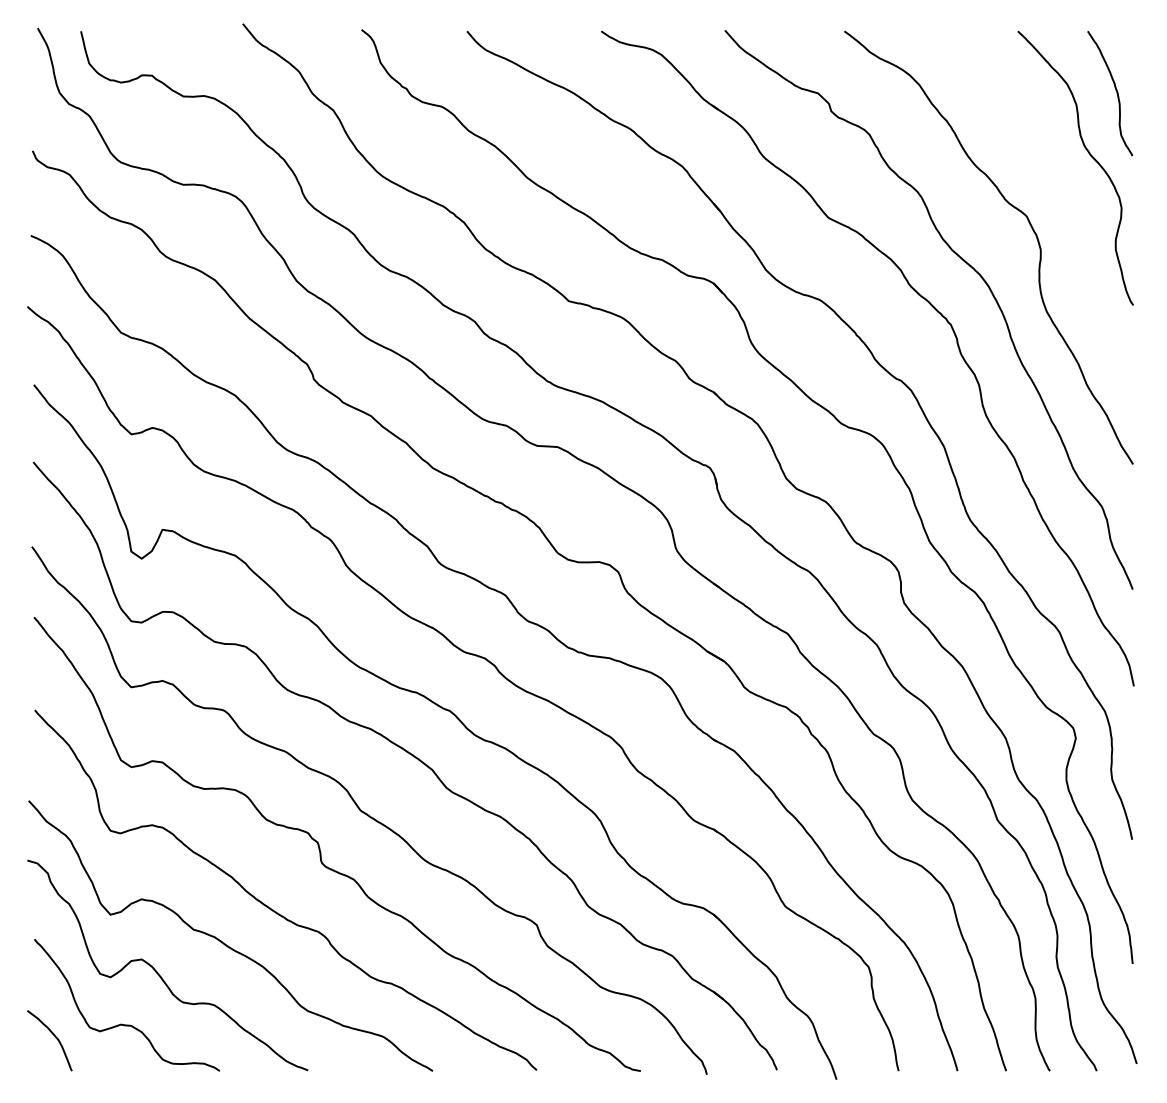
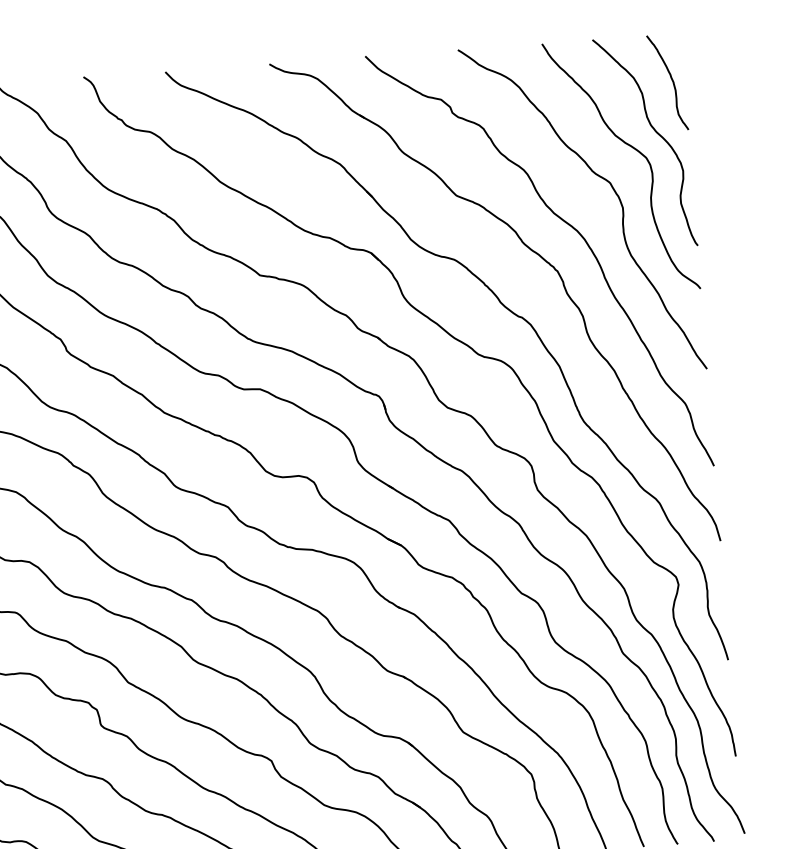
curve: (1060, 175) -> (633, 149), added

